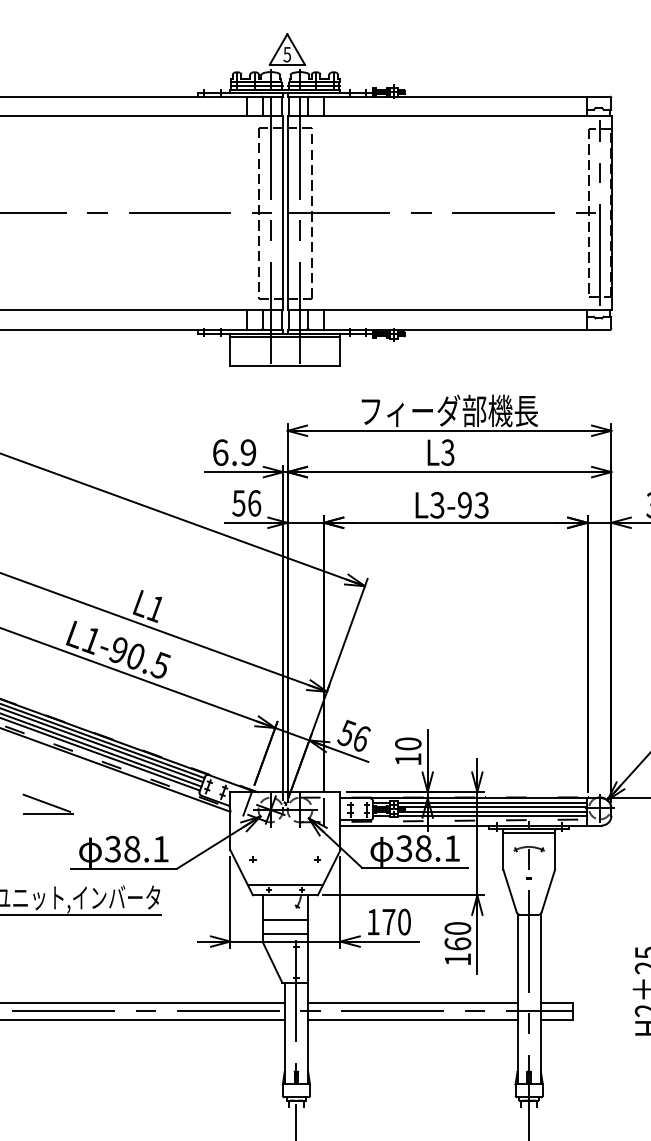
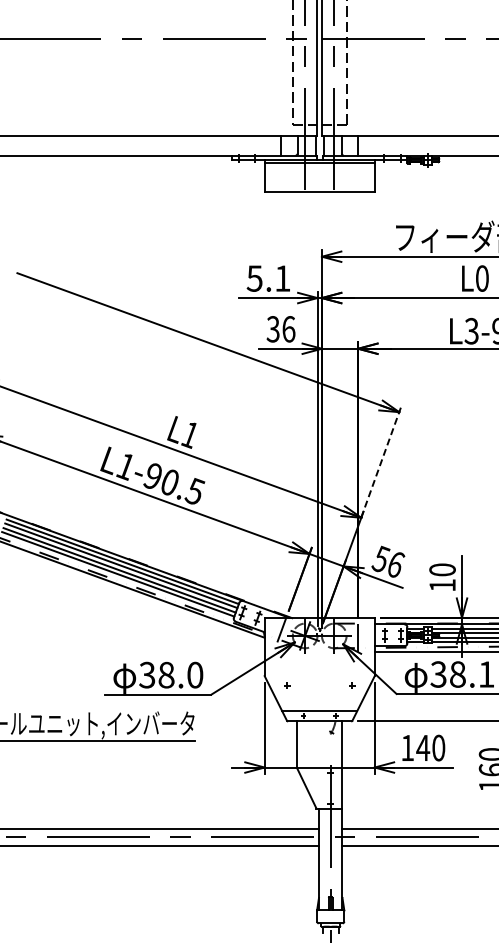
text: (234, 452) -> (268, 278), 6.9 -> 5.1
text: (447, 452) -> (481, 278), L3 -> L0
text: (239, 502) -> (273, 328), 56 -> 36
line: (347, 634) -> (381, 460), solid -> dashed
part: (47, 803) -> (81, 629), removed
text: (160, 848) -> (194, 674), 38.1 -> 38.0
line: (285, 919) -> (319, 745), removed
text: (388, 922) -> (422, 748), 170 -> 140
line: (285, 934) -> (319, 760), removed

